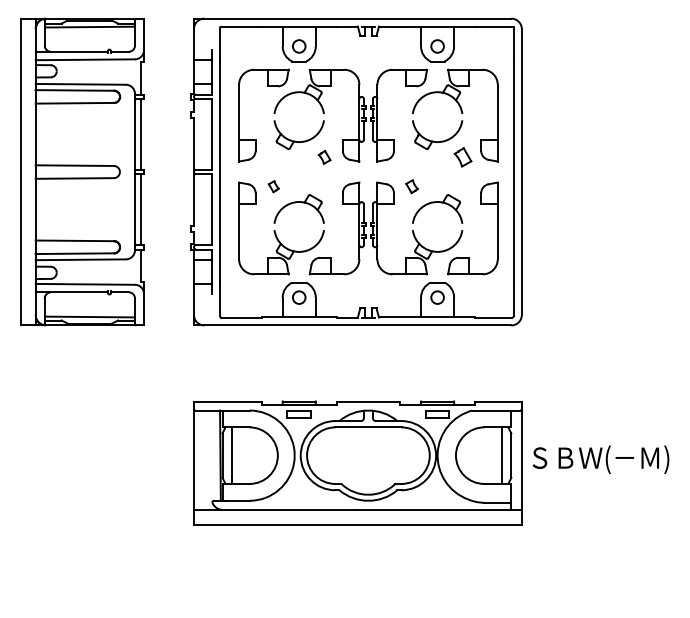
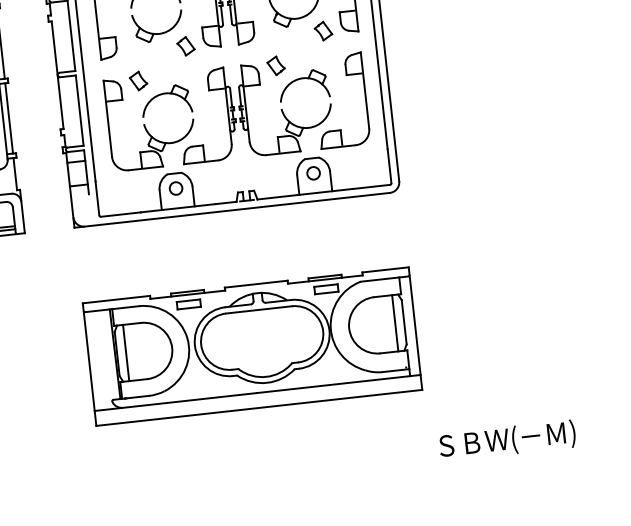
part: (324, 157) -> (185, 46), size x1.43
part: (273, 186) -> (138, 80), size x1.67
part: (411, 186) -> (275, 65), size x1.43
text: (600, 459) -> (507, 440), moved

